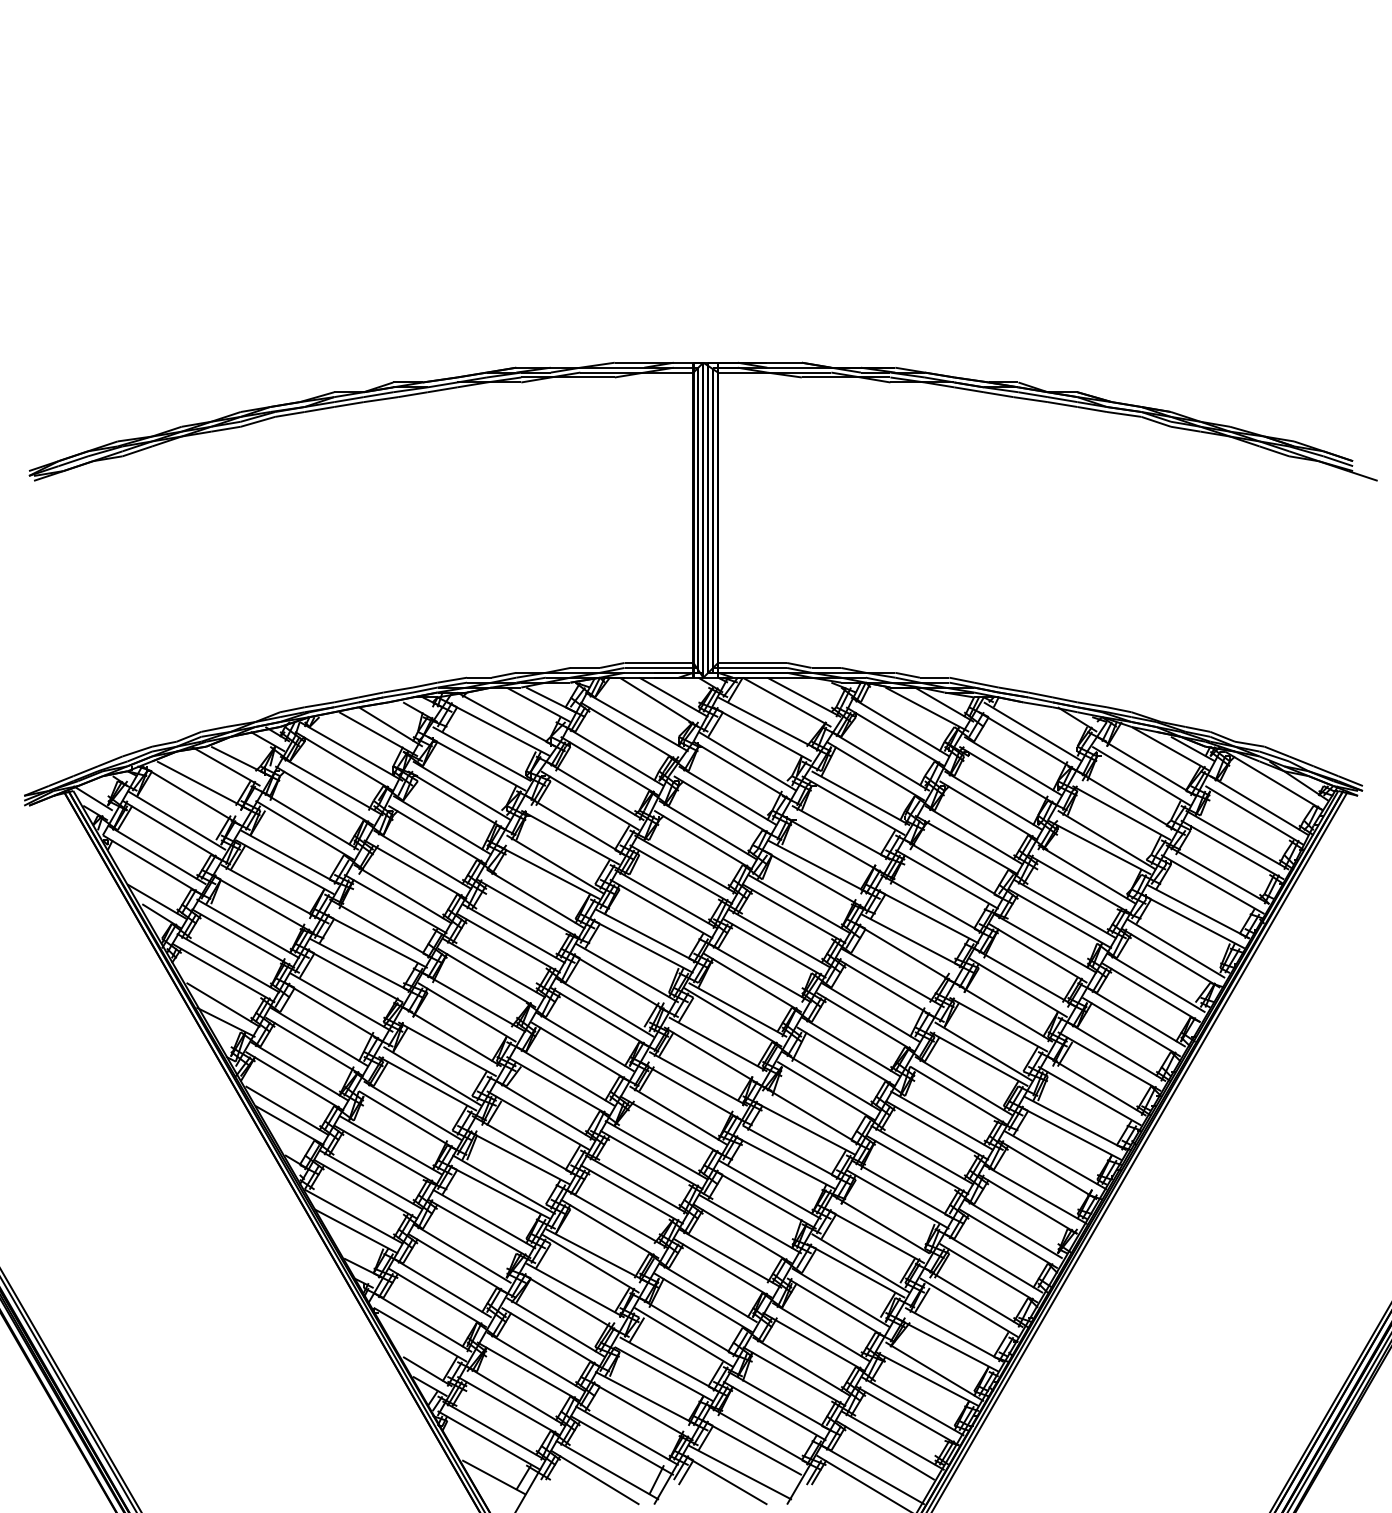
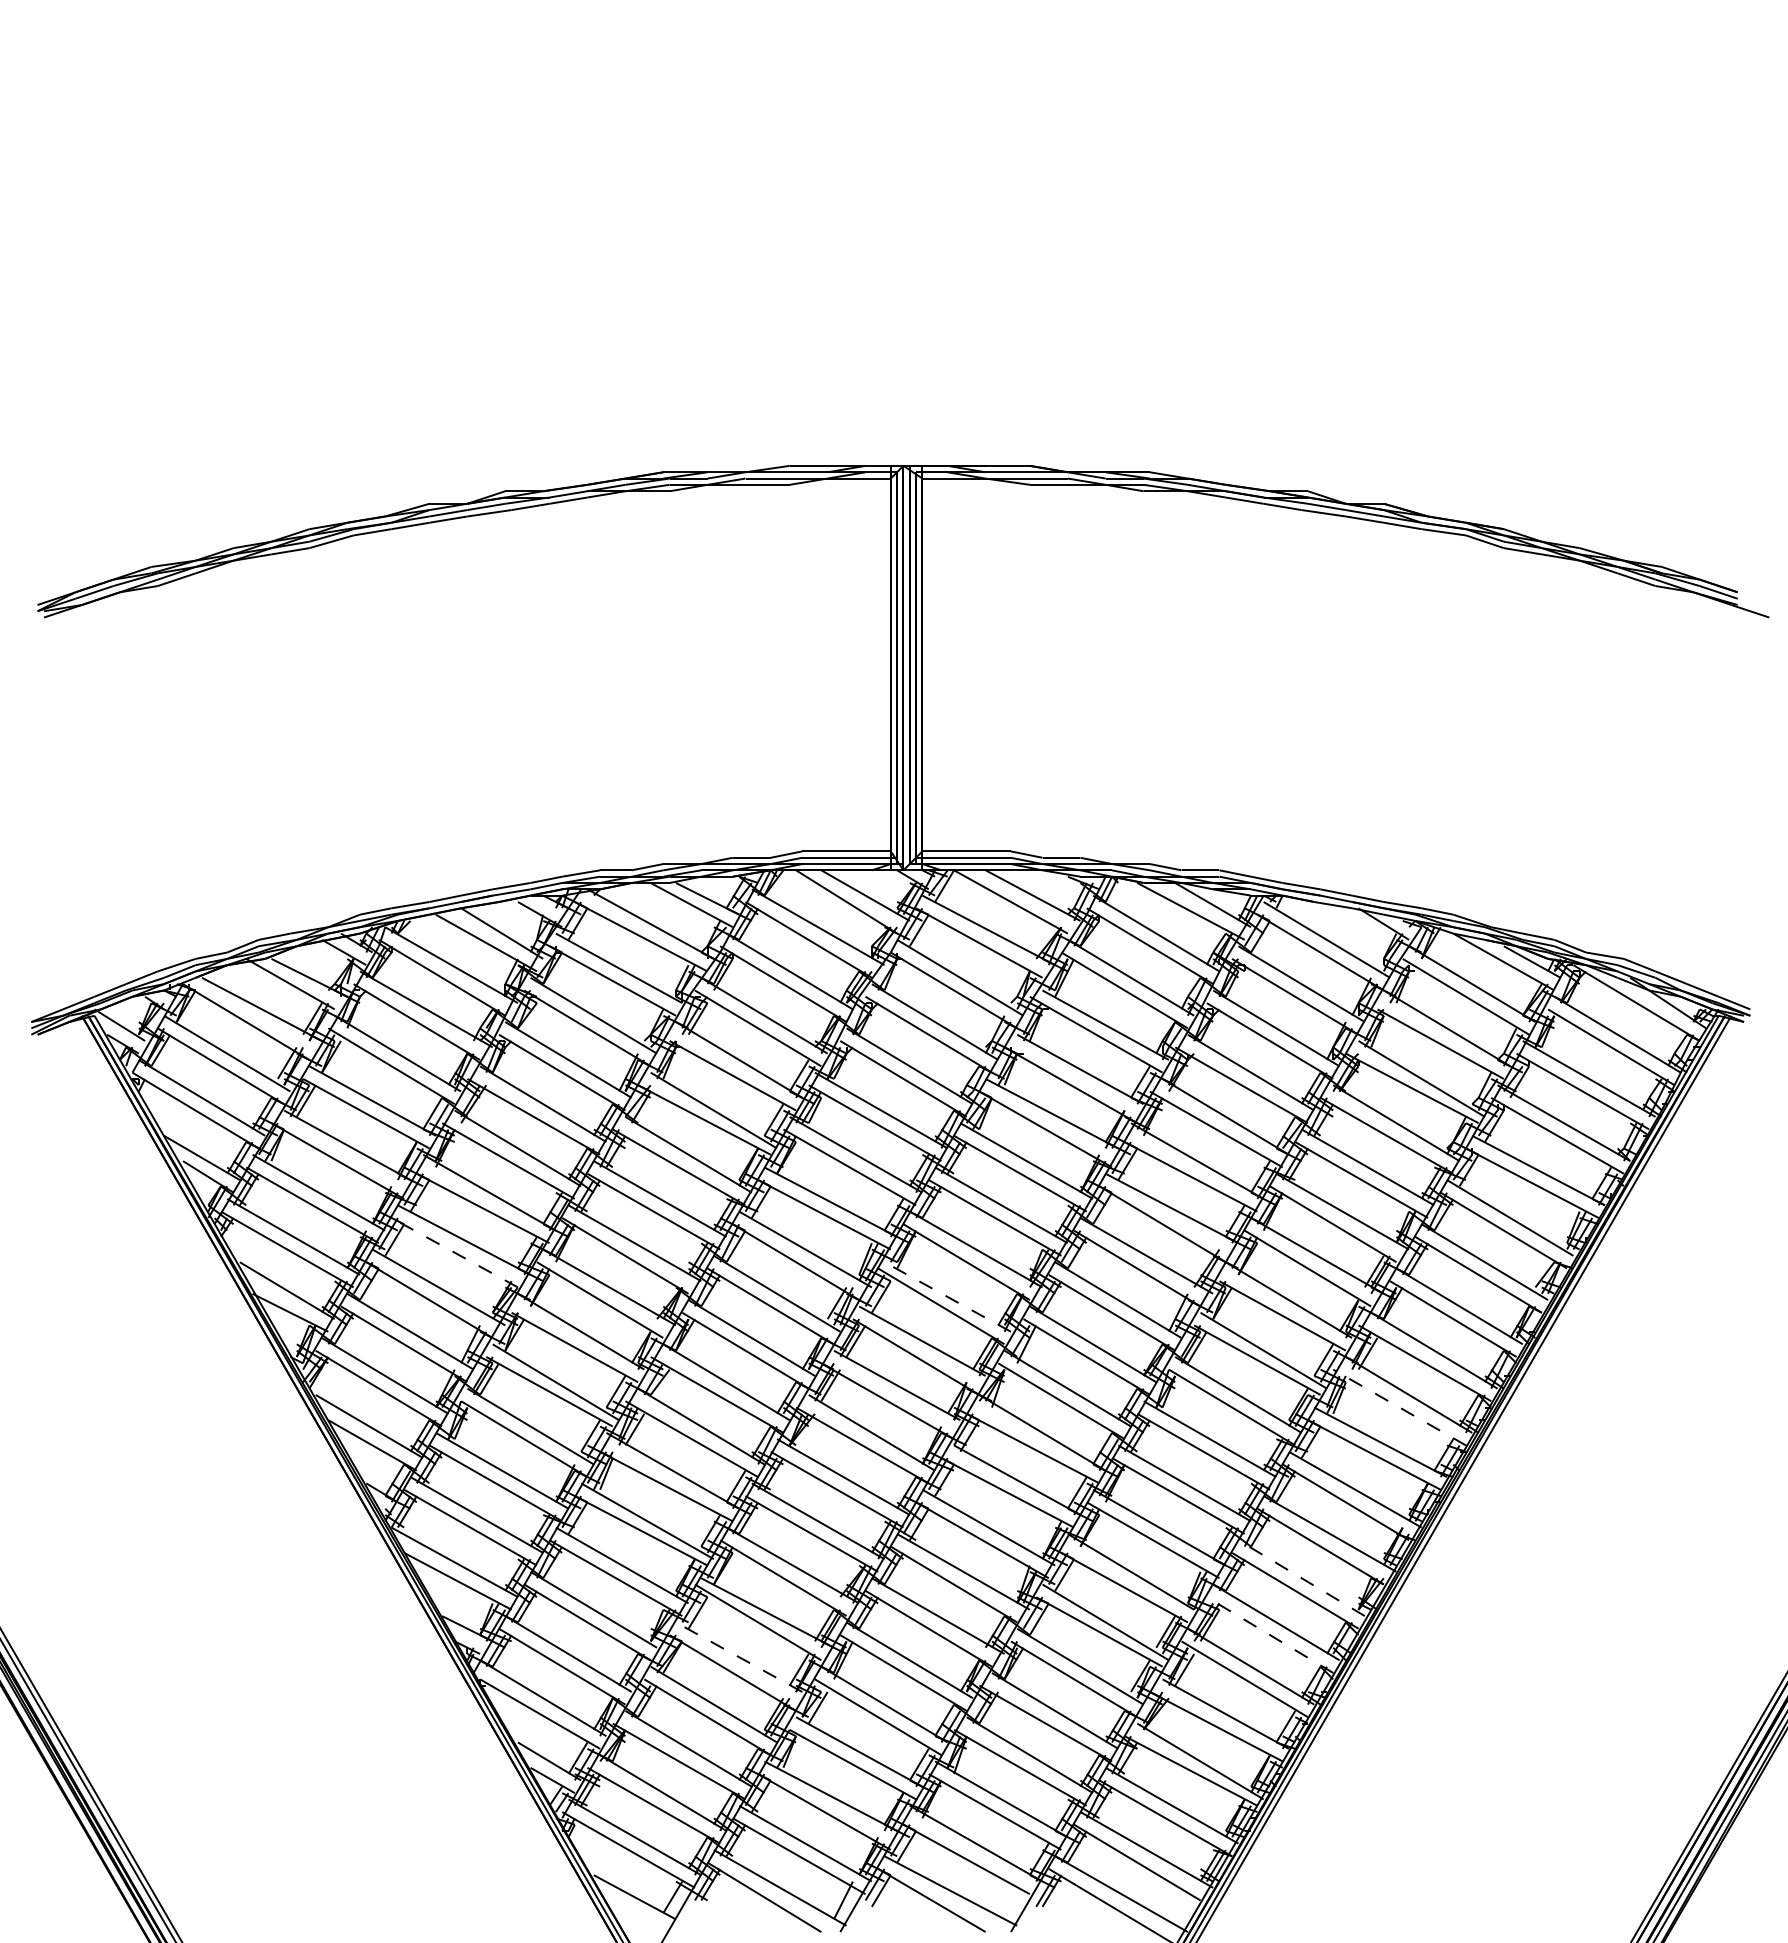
line: (353, 975) -> (454, 1252), solid -> dashed
line: (737, 1009) -> (947, 1296), solid -> dashed
line: (1089, 1096) -> (1399, 1407), solid -> dashed
line: (1013, 1229) -> (1301, 1578), solid -> dashed
line: (989, 1273) -> (1270, 1635), solid -> dashed
line: (574, 1289) -> (738, 1656), solid -> dashed

